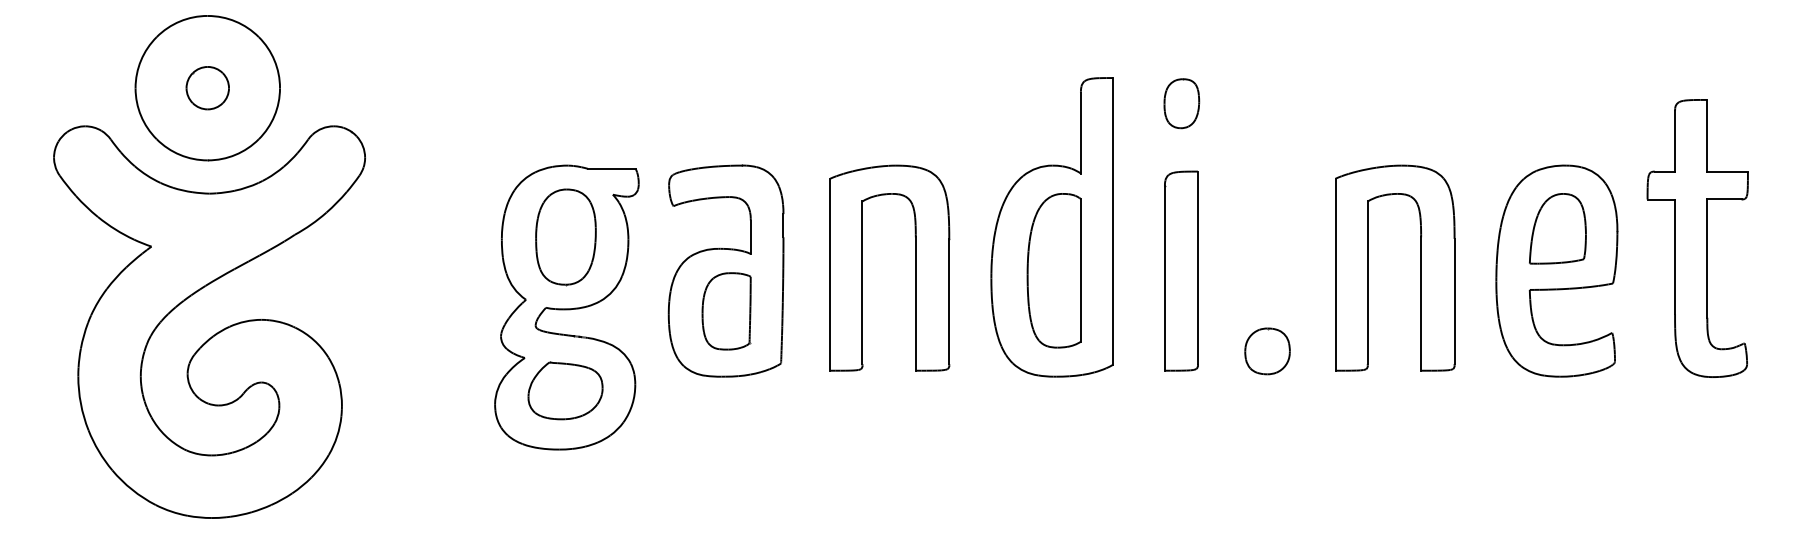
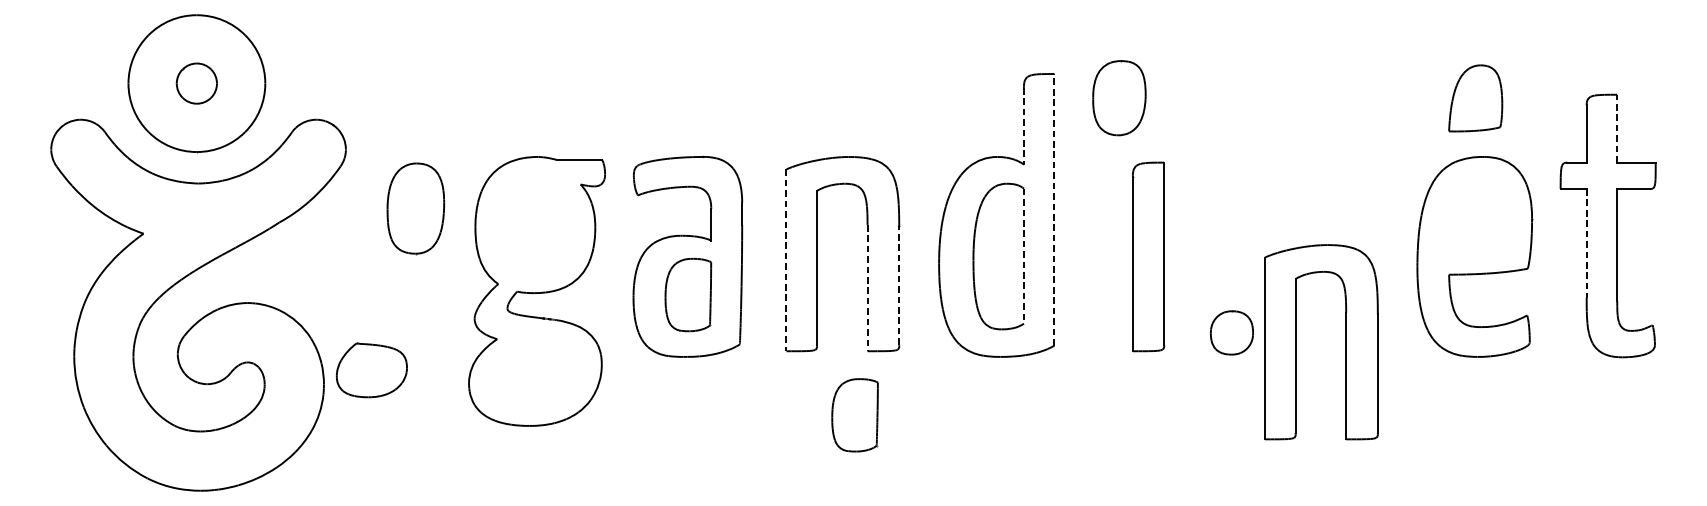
part: (1181, 103) -> (1119, 98), size x1.6
line: (1080, 133) -> (1023, 126), solid -> dashed
line: (1707, 135) -> (1617, 128), solid -> dashed
line: (1113, 220) -> (1054, 208), solid -> dashed
part: (1557, 228) -> (1475, 98), moved
part: (565, 237) -> (415, 208), moved
line: (1675, 257) -> (1587, 244), solid -> dashed
part: (1420, 267) -> (1345, 341), moved
line: (1081, 270) -> (1024, 256), solid -> dashed
part: (1181, 270) -> (1148, 256), moved
line: (830, 274) -> (786, 260), solid -> dashed
line: (949, 301) -> (899, 285), solid -> dashed
line: (915, 304) -> (867, 288), solid -> dashed
part: (1267, 351) -> (1231, 333), moved
part: (565, 390) -> (371, 369), moved
part: (902, 438) -> (854, 415), added

